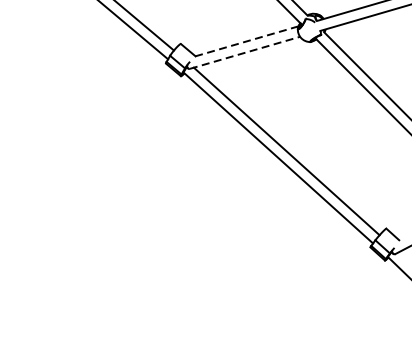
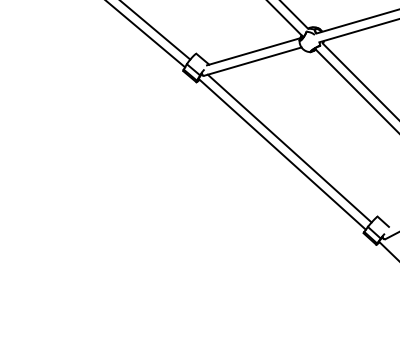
line: (245, 41) -> (253, 51), dashed -> solid
line: (244, 52) -> (252, 61), dashed -> solid

